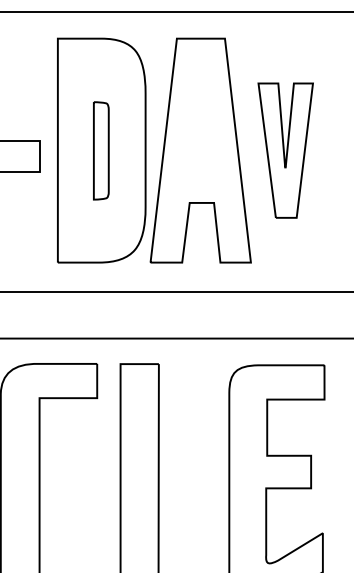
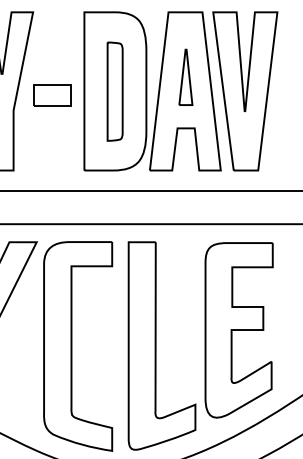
part: (200, 129) -> (185, 76), added
part: (100, 150) -> (114, 91), size x1.43
part: (285, 150) -> (245, 91), size x1.67

